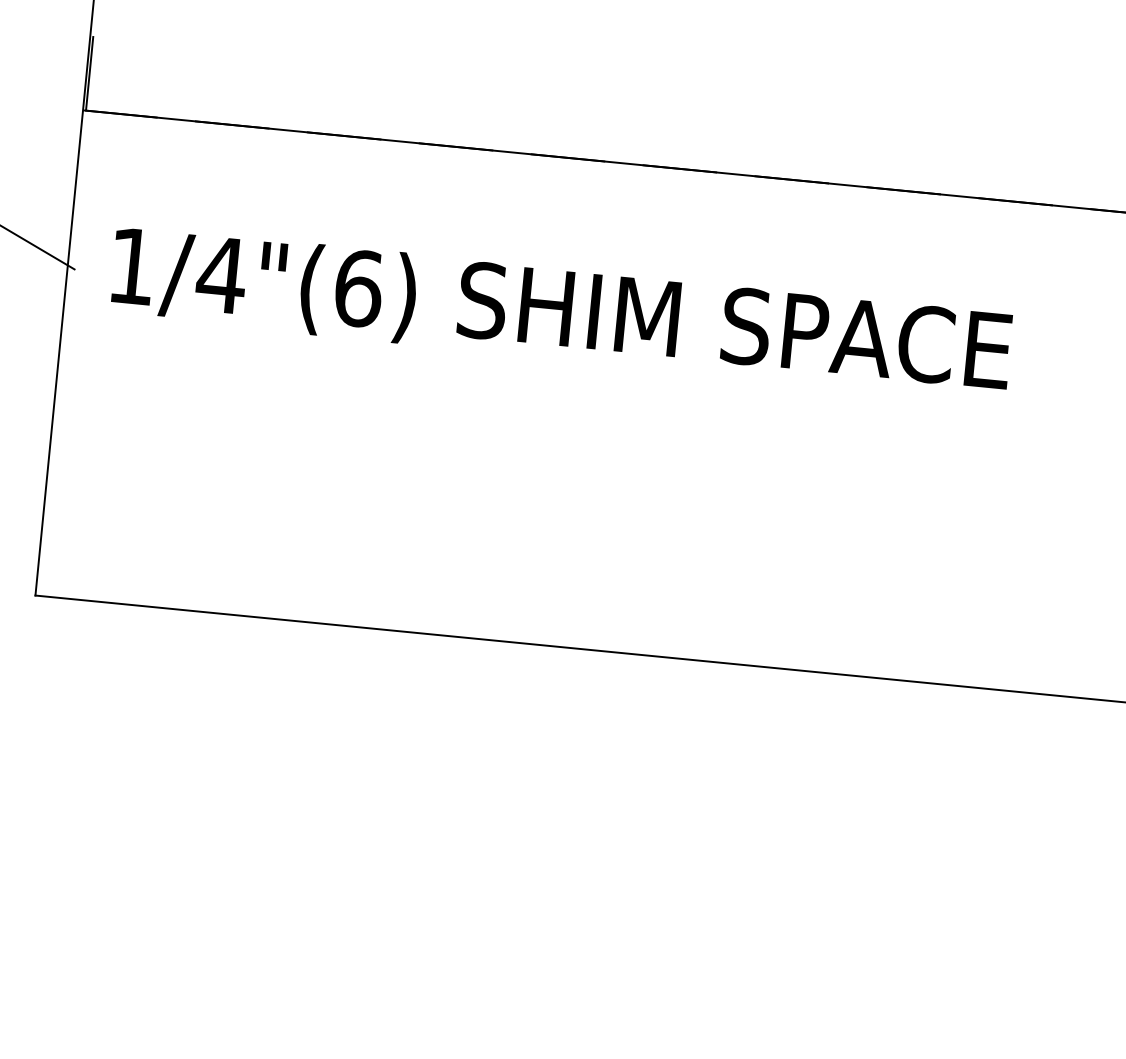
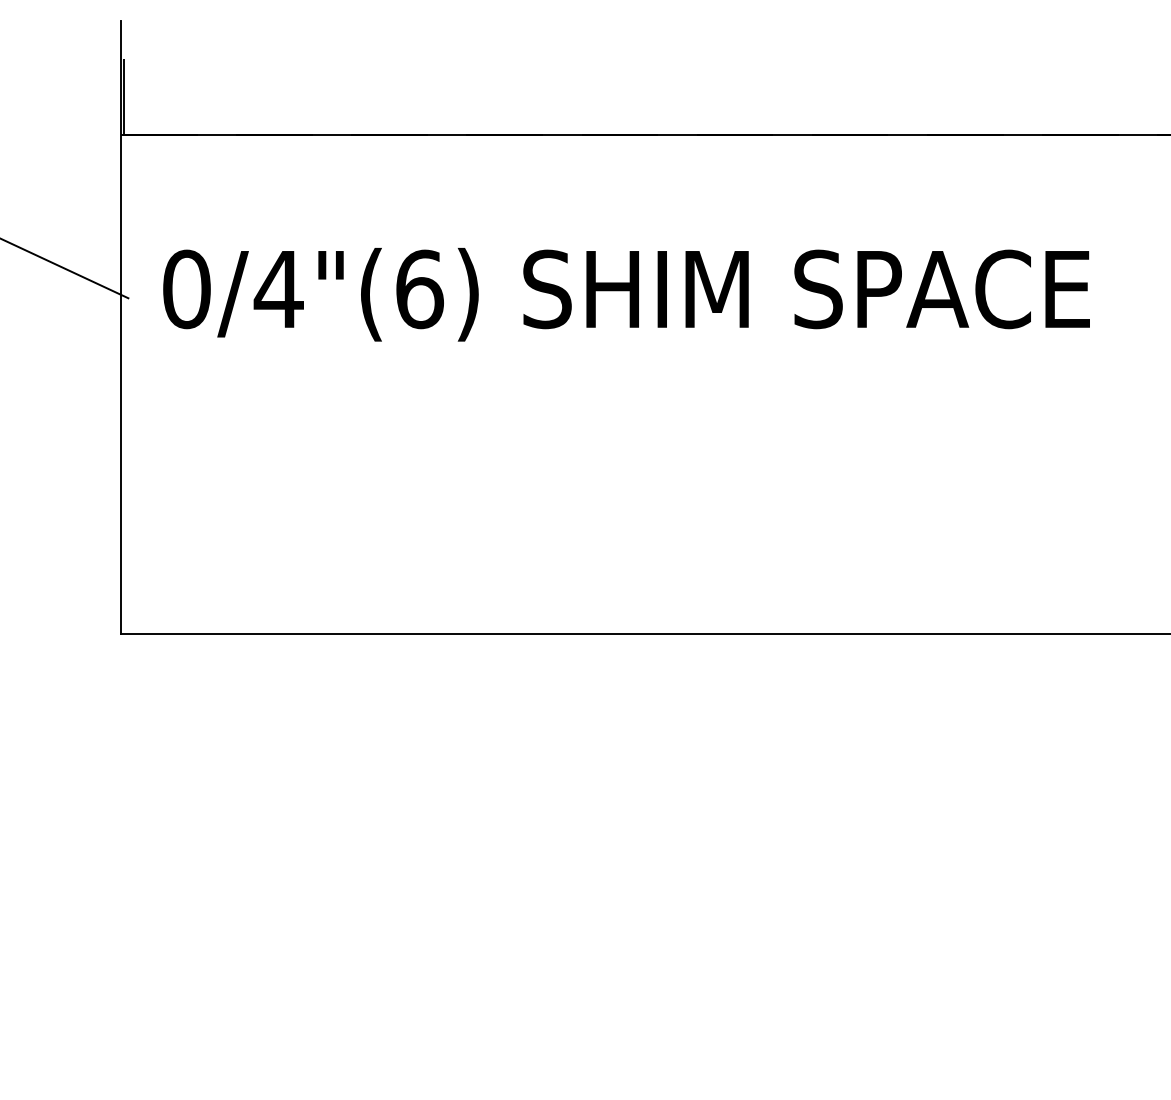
text: (131, 266) -> (186, 289), 1/4"(6) -> 0/4"(6)

